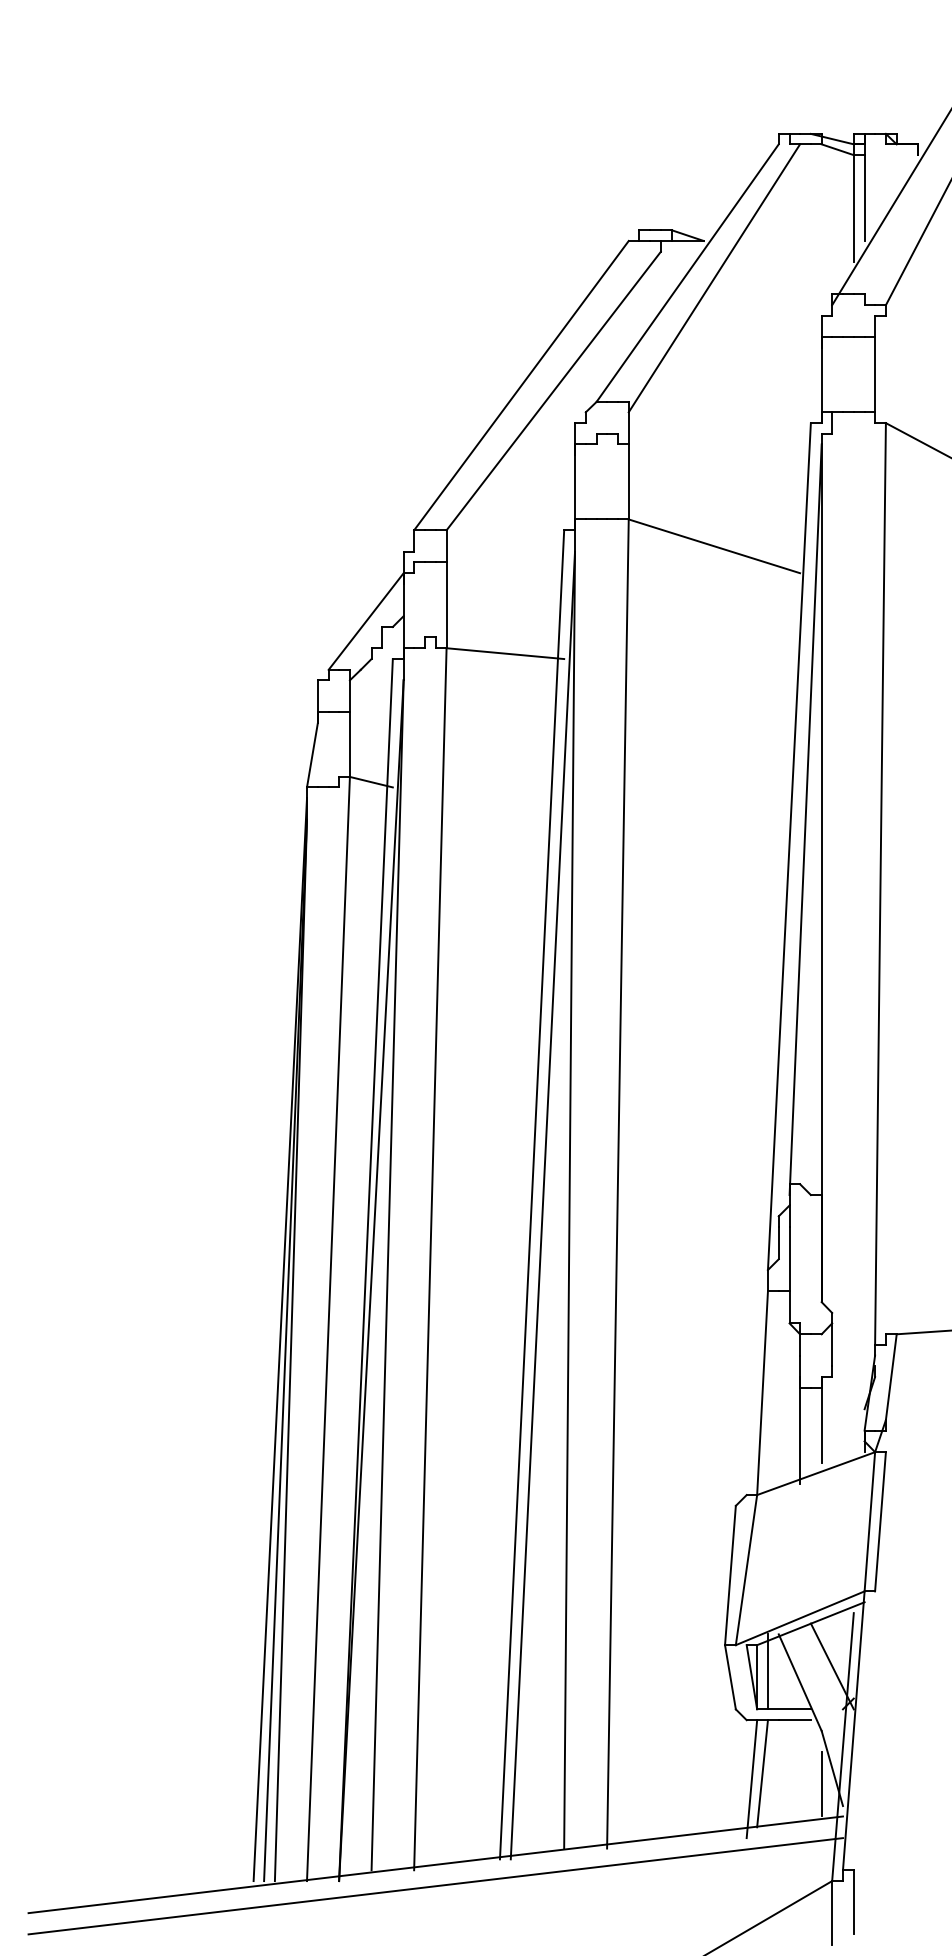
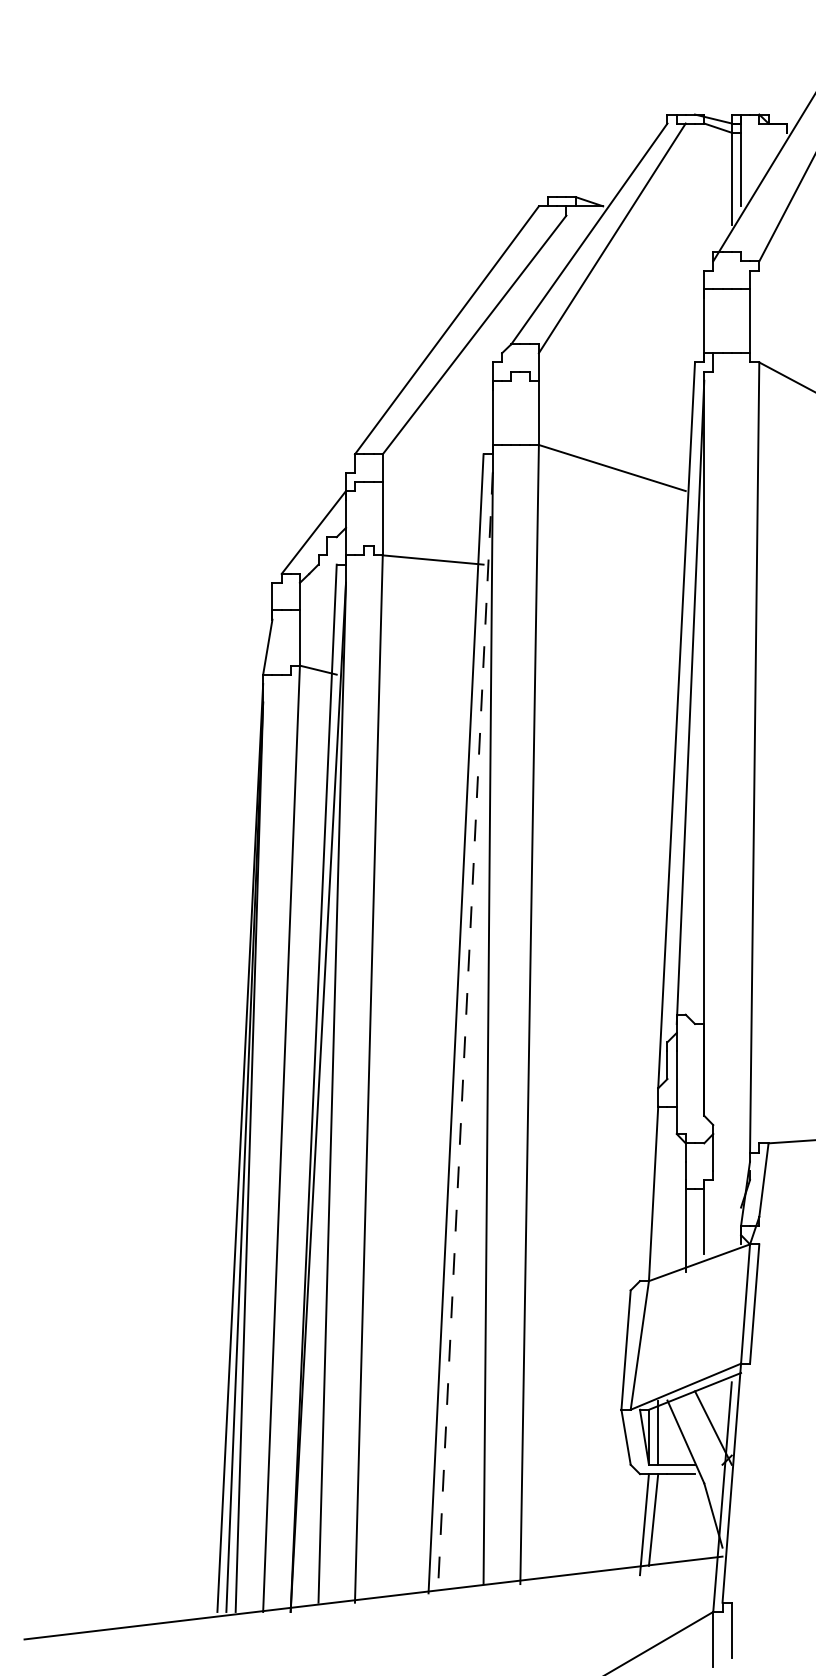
line: (543, 1206) -> (465, 1033), solid -> dashed
line: (821, 1783) -> (704, 1528), removed
line: (435, 1886) -> (373, 1616), removed

